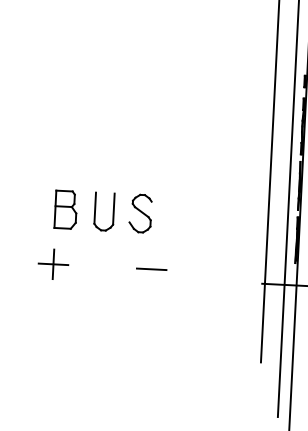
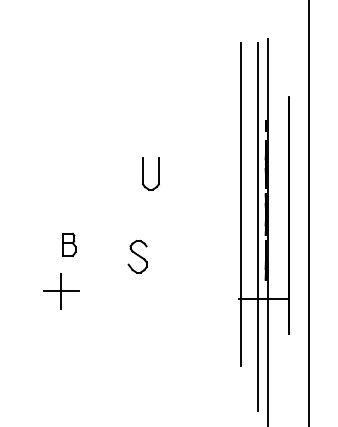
part: (66, 209) -> (69, 244), size x0.7
part: (95, 210) -> (143, 173), moved
part: (140, 213) -> (137, 256), moved
part: (53, 264) -> (61, 291), size x1.4
line: (150, 269) -> (143, 291), removed

